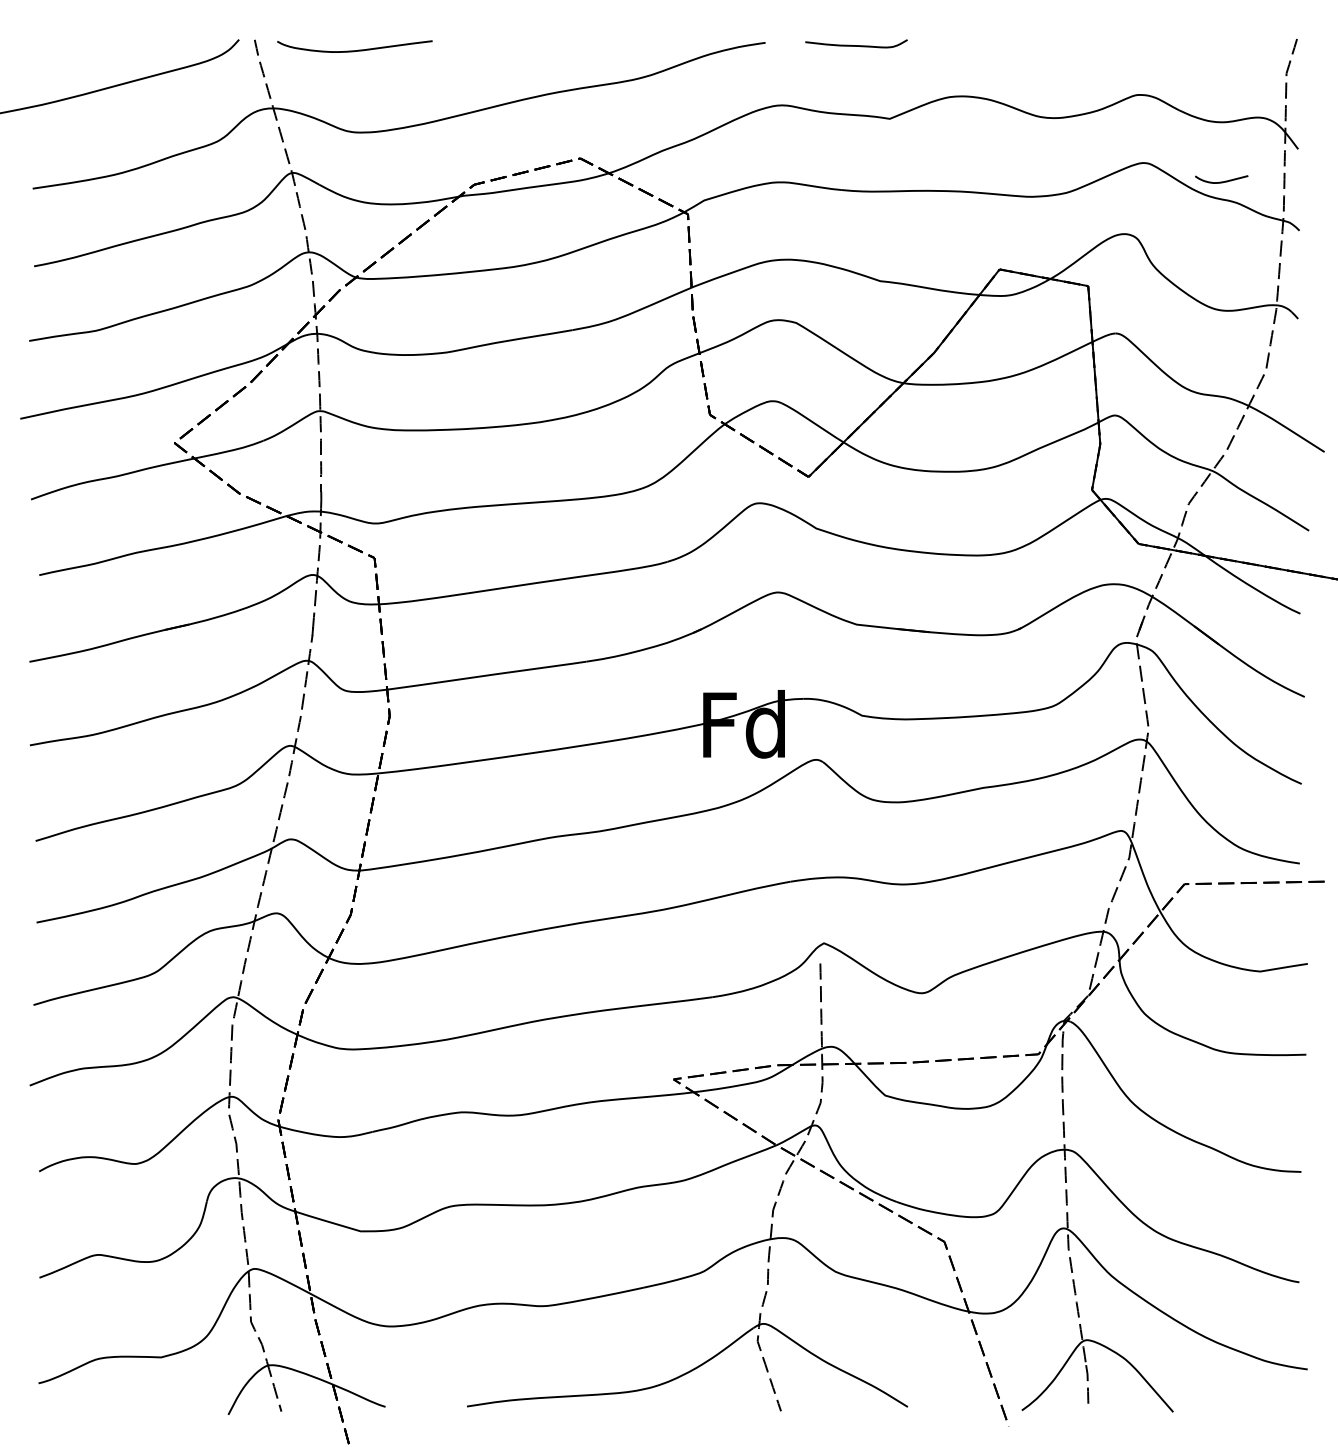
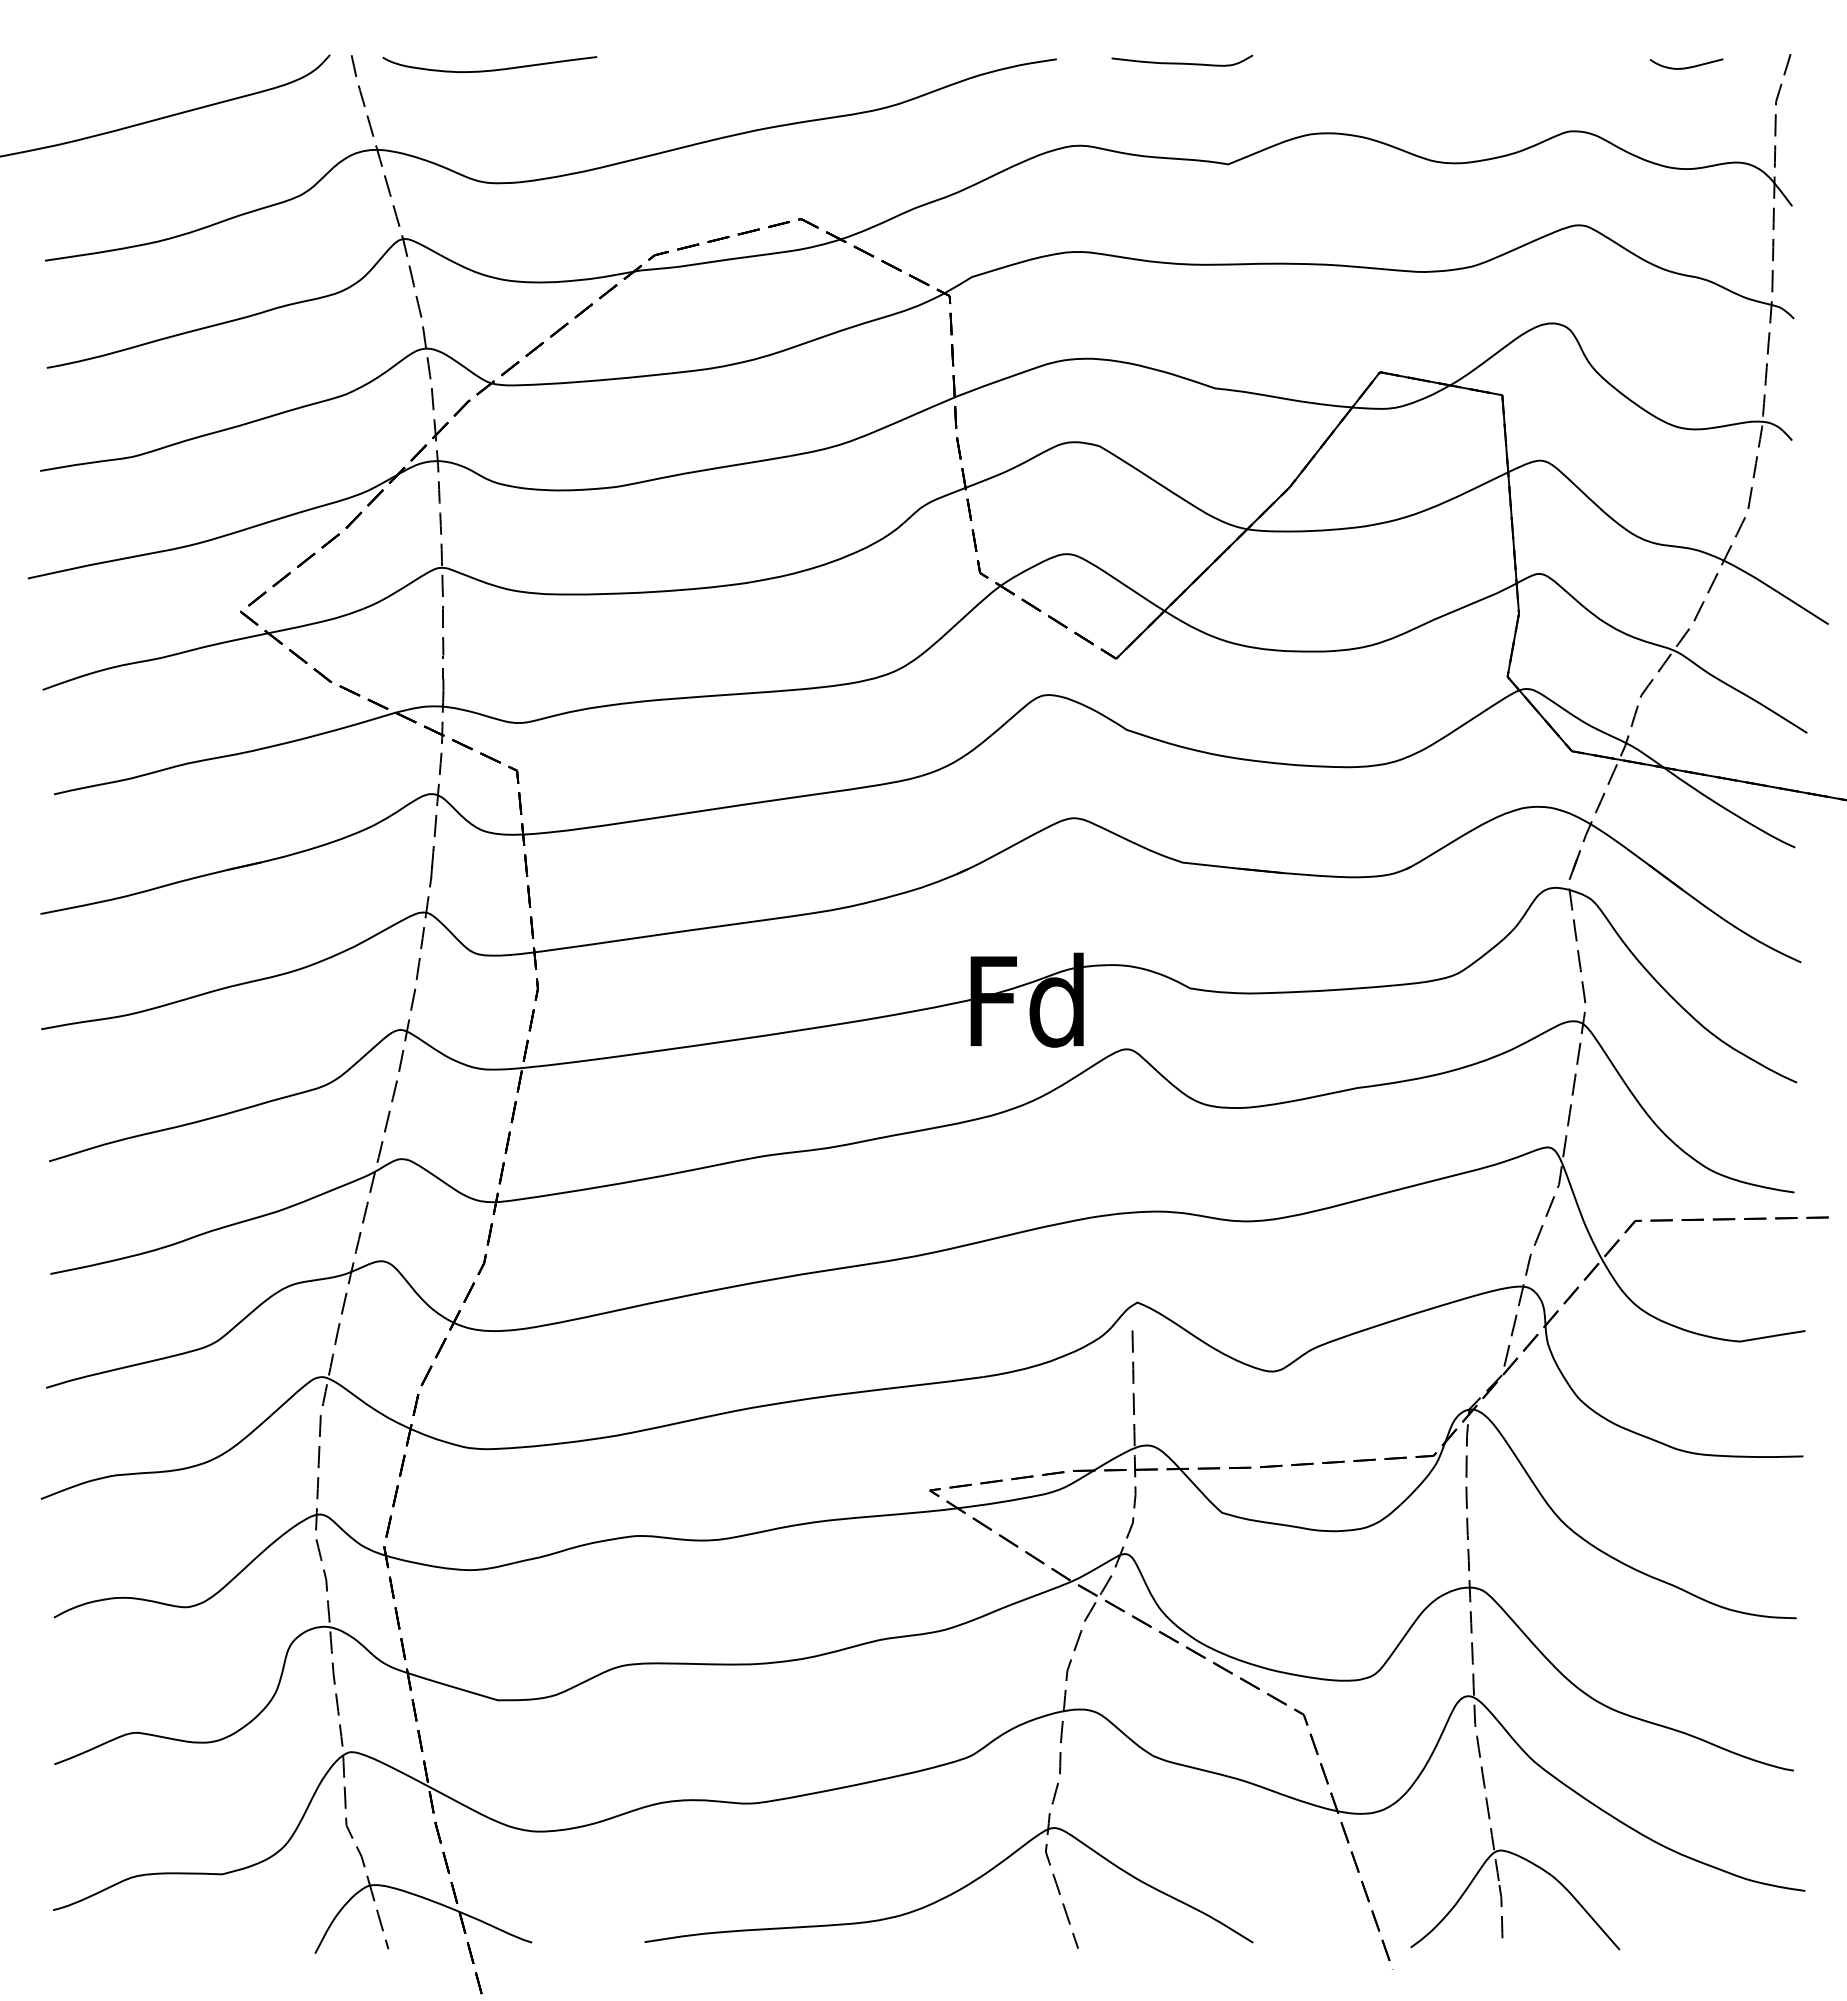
curve: (1223, 181) -> (1688, 66), moved

